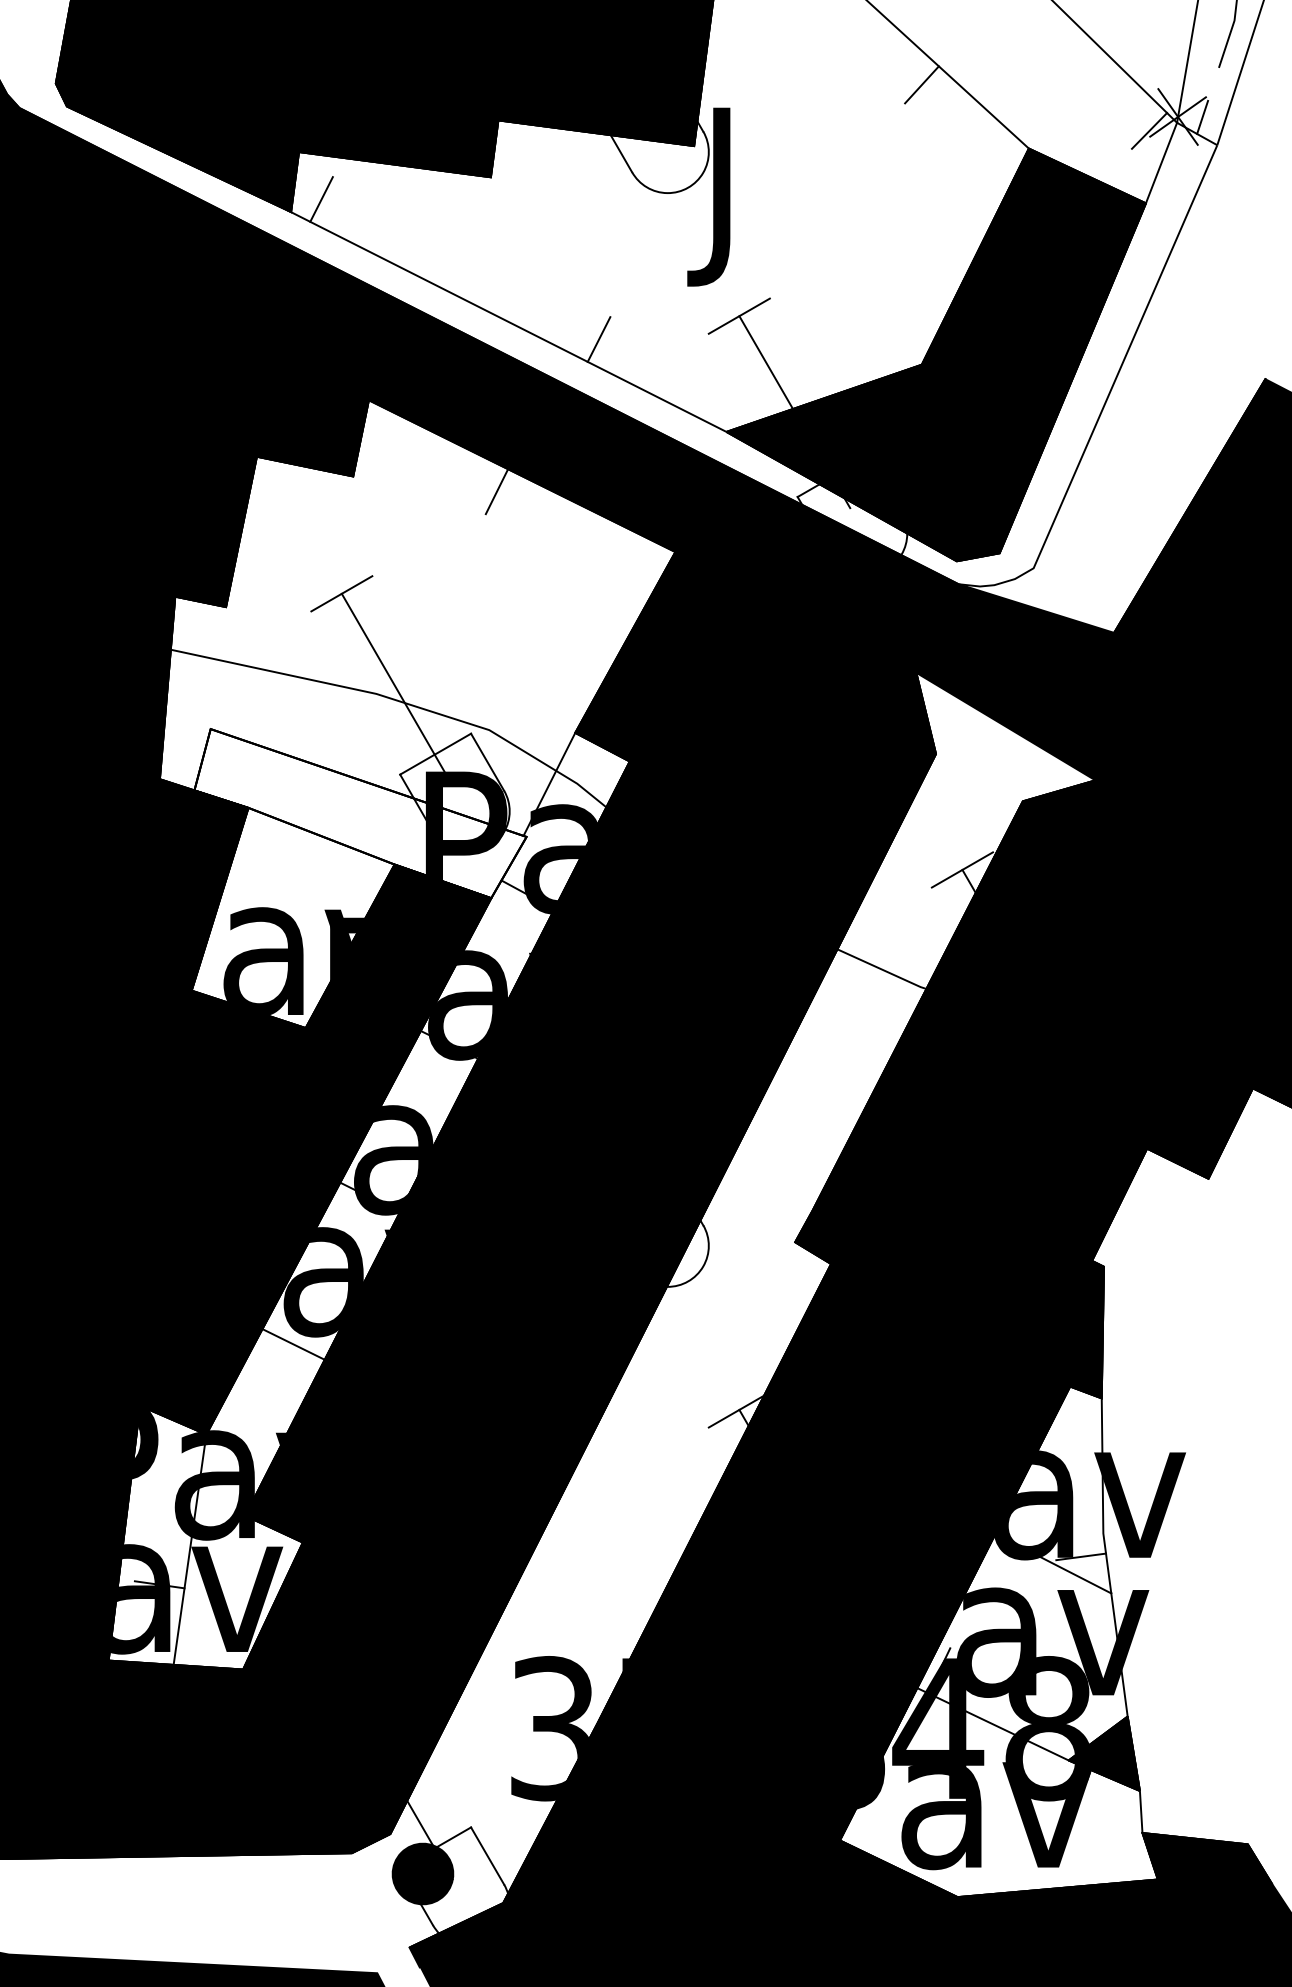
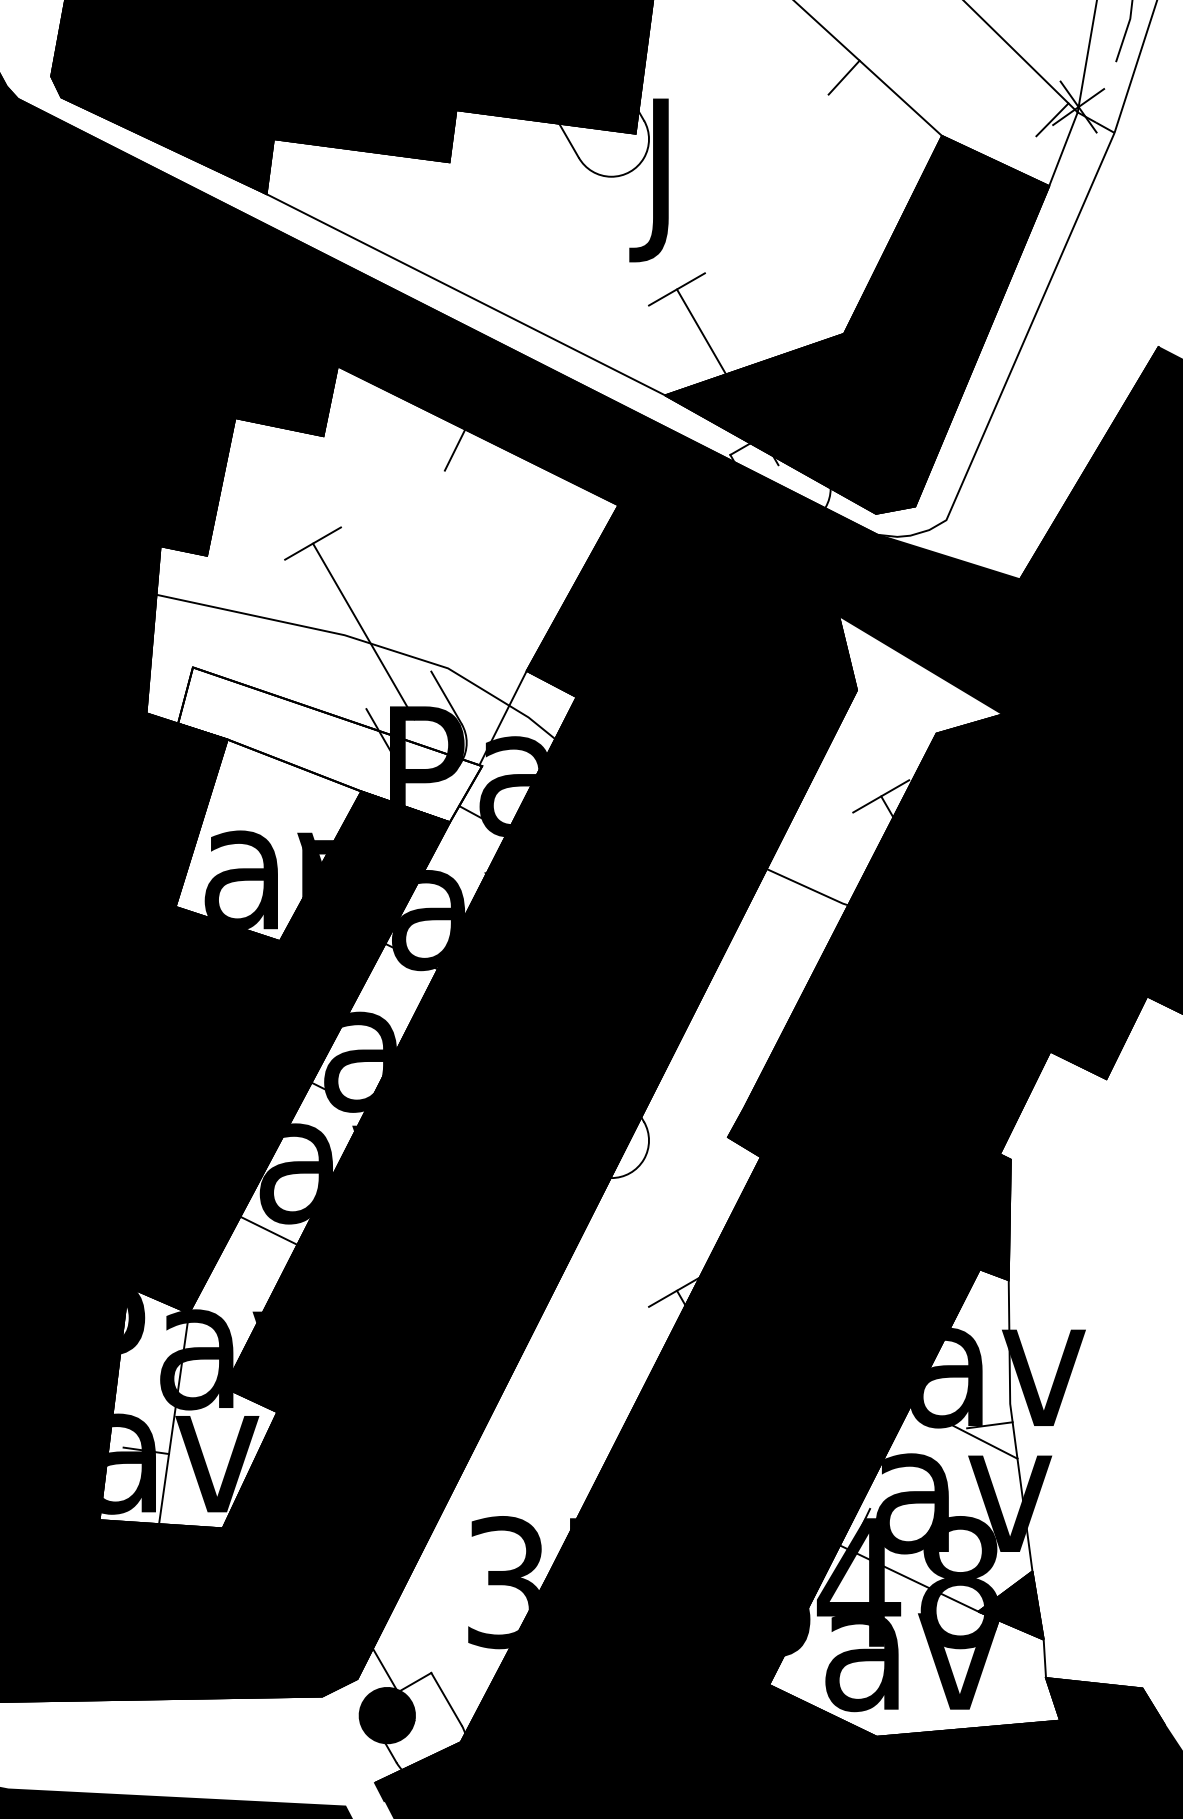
line: (1203, 117) -> (1101, 107), removed
line: (321, 199) -> (294, 182), removed
line: (599, 339) -> (548, 310), removed
line: (435, 754) -> (398, 690), removed

